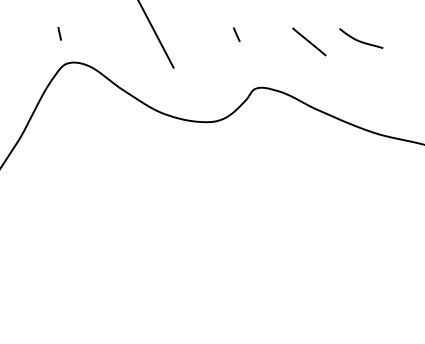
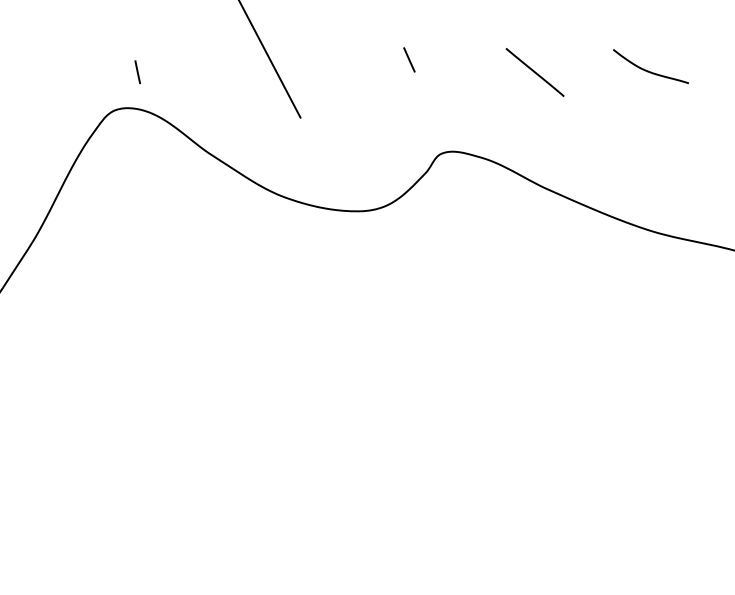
line: (59, 33) -> (137, 71), moved
curve: (360, 40) -> (649, 69), moved

